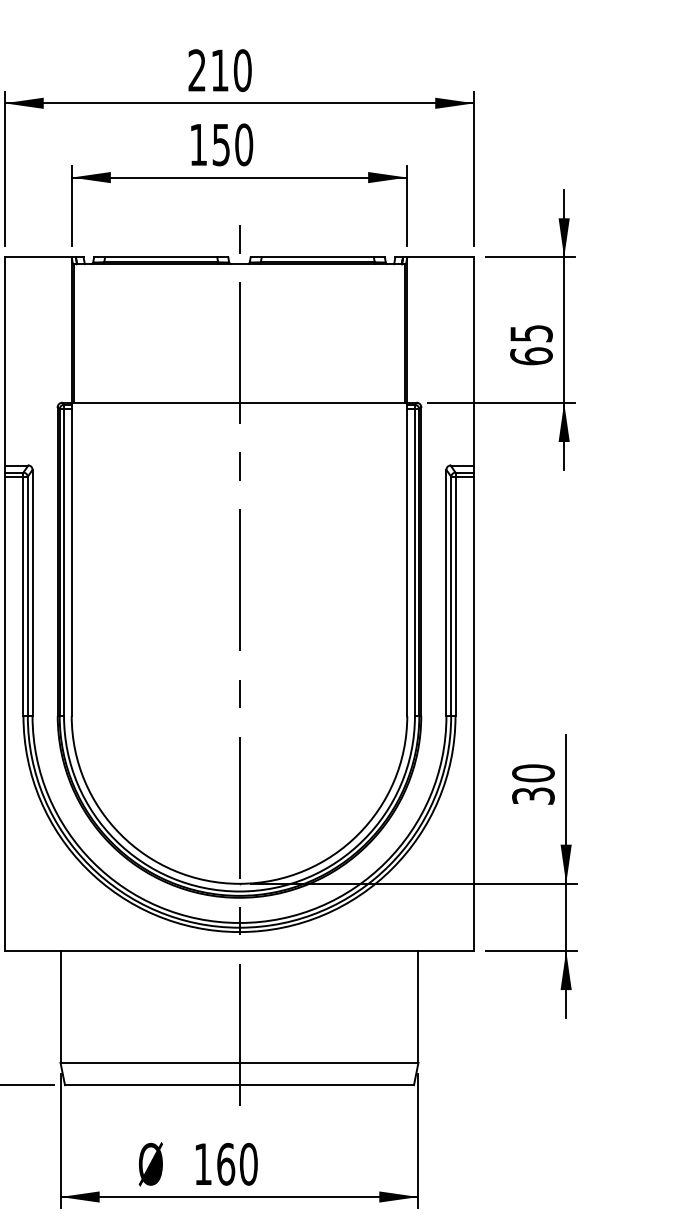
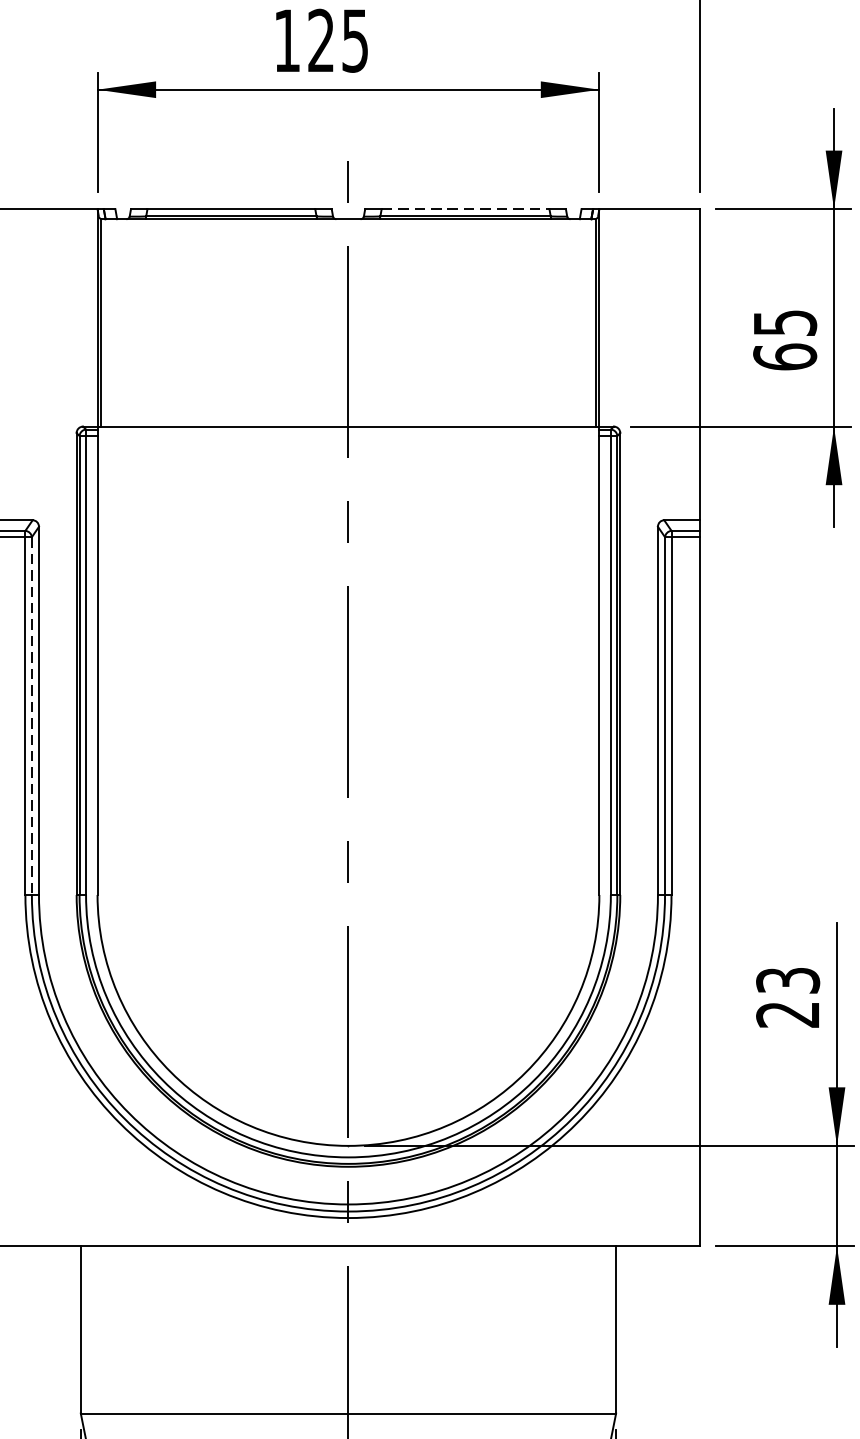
text: (232, 144) -> (337, 40), 150 -> 125
line: (318, 257) -> (466, 209), solid -> dashed
line: (27, 596) -> (31, 716), solid -> dashed
text: (533, 784) -> (788, 997), 30 -> 23

